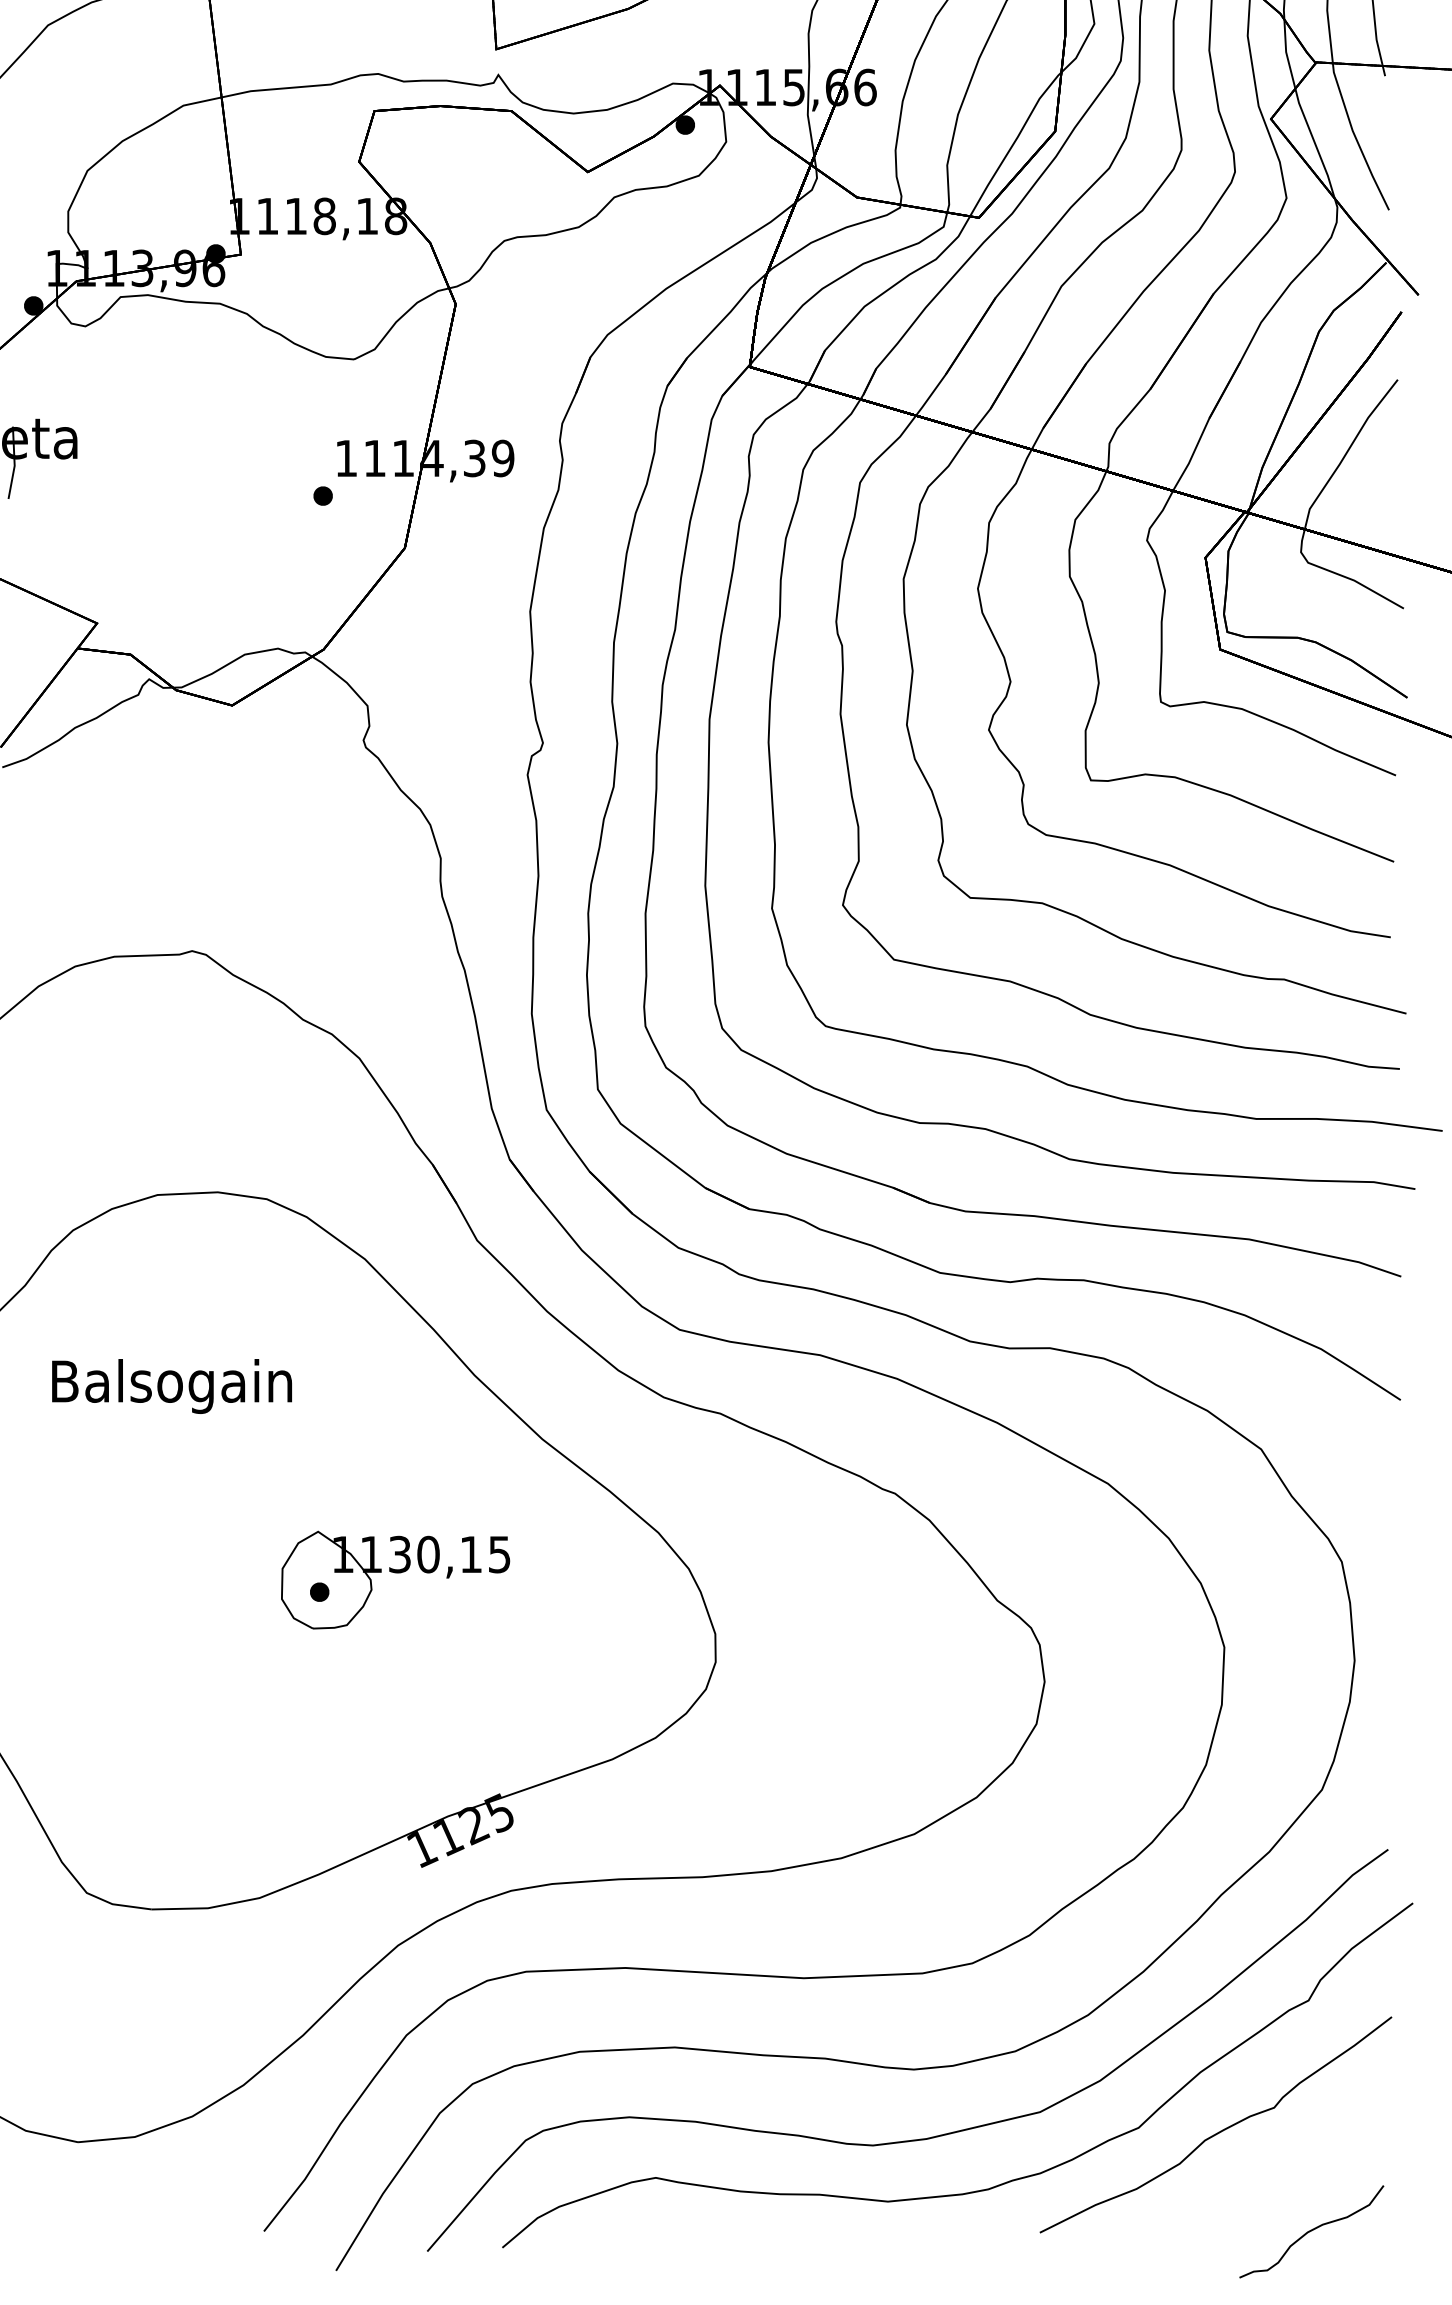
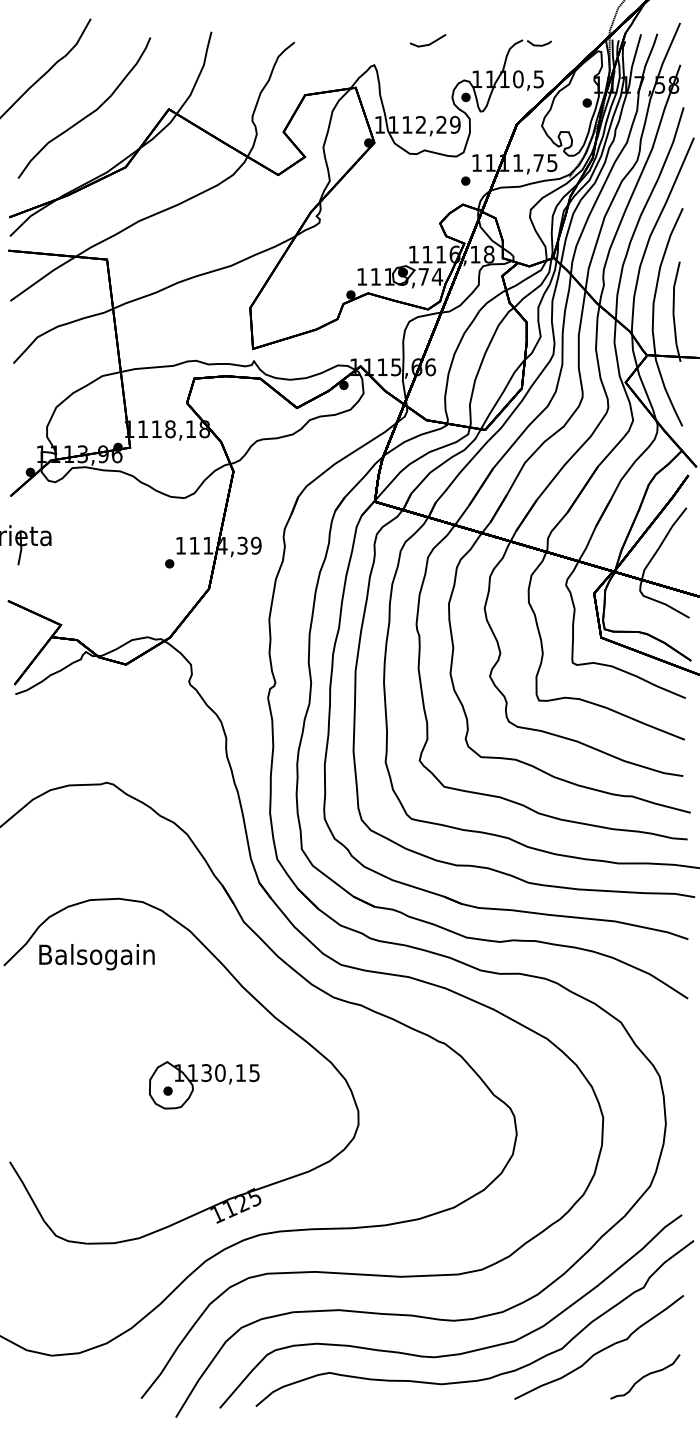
text: (170, 1387) -> (96, 957), moved
curve: (1312, 2231) -> (645, 1376), moved

